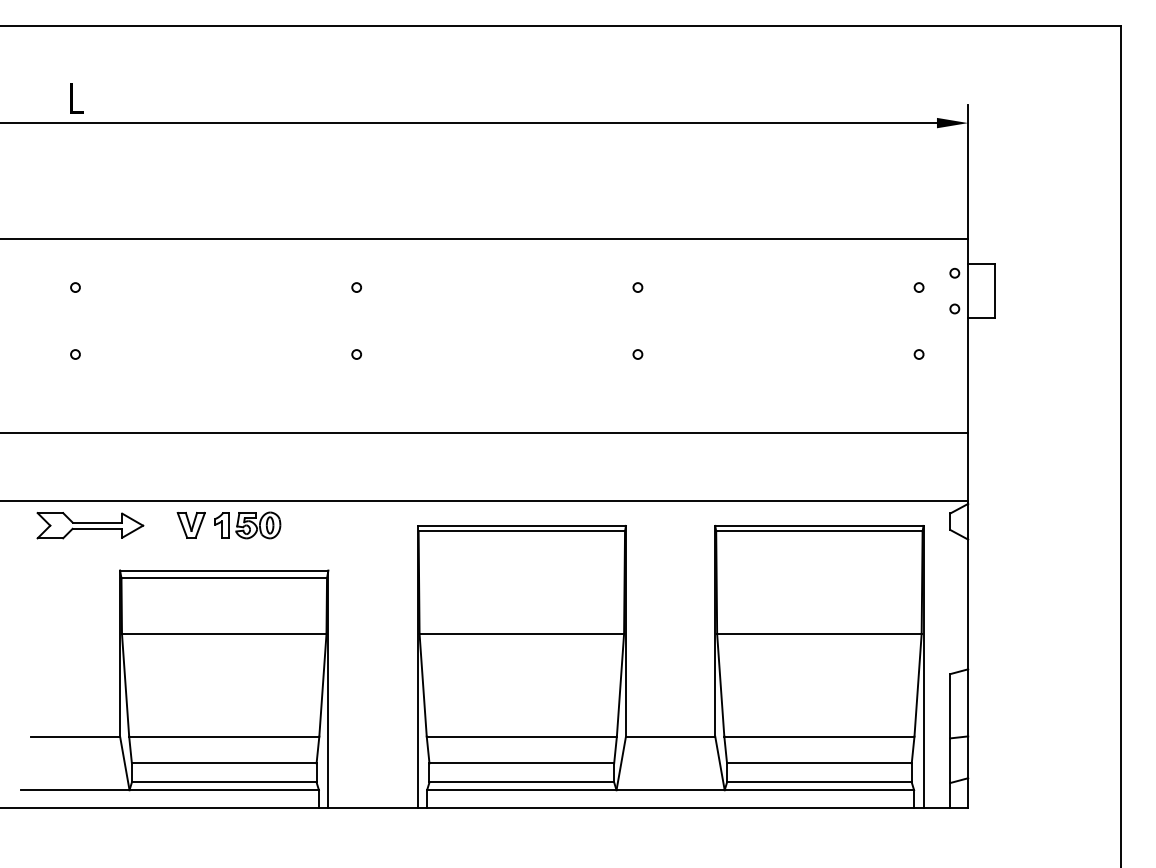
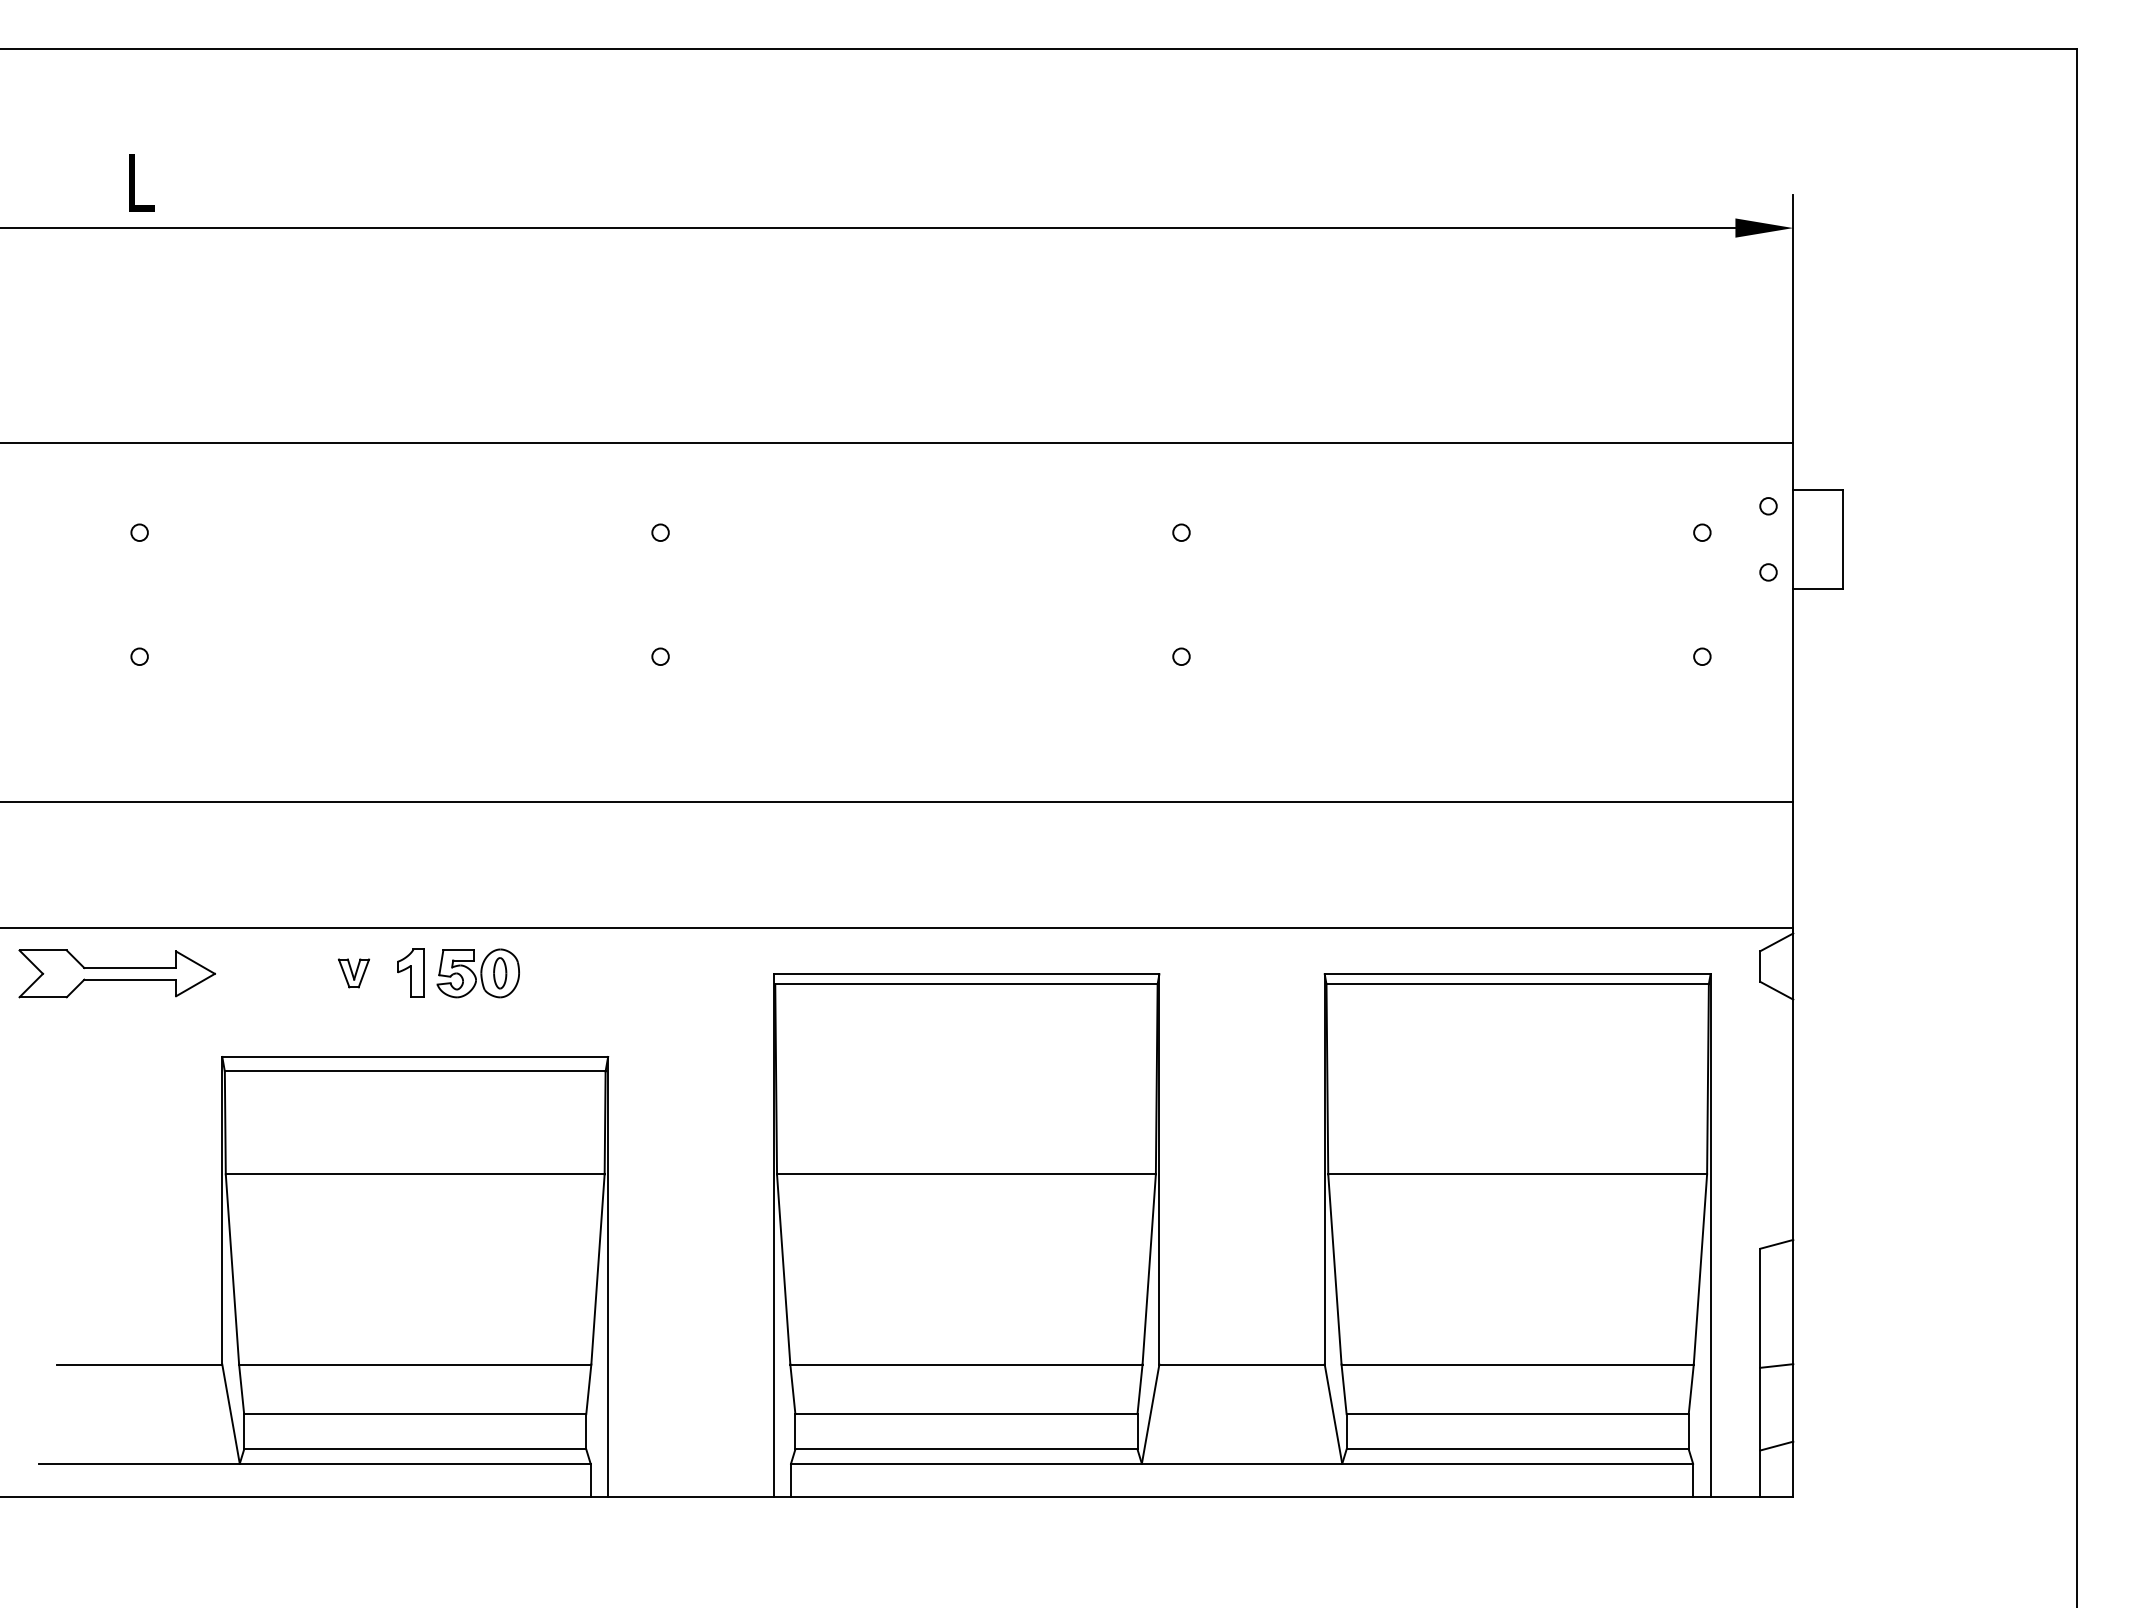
part: (90, 525) -> (117, 973), moved
part: (190, 525) -> (352, 973), size x0.6

